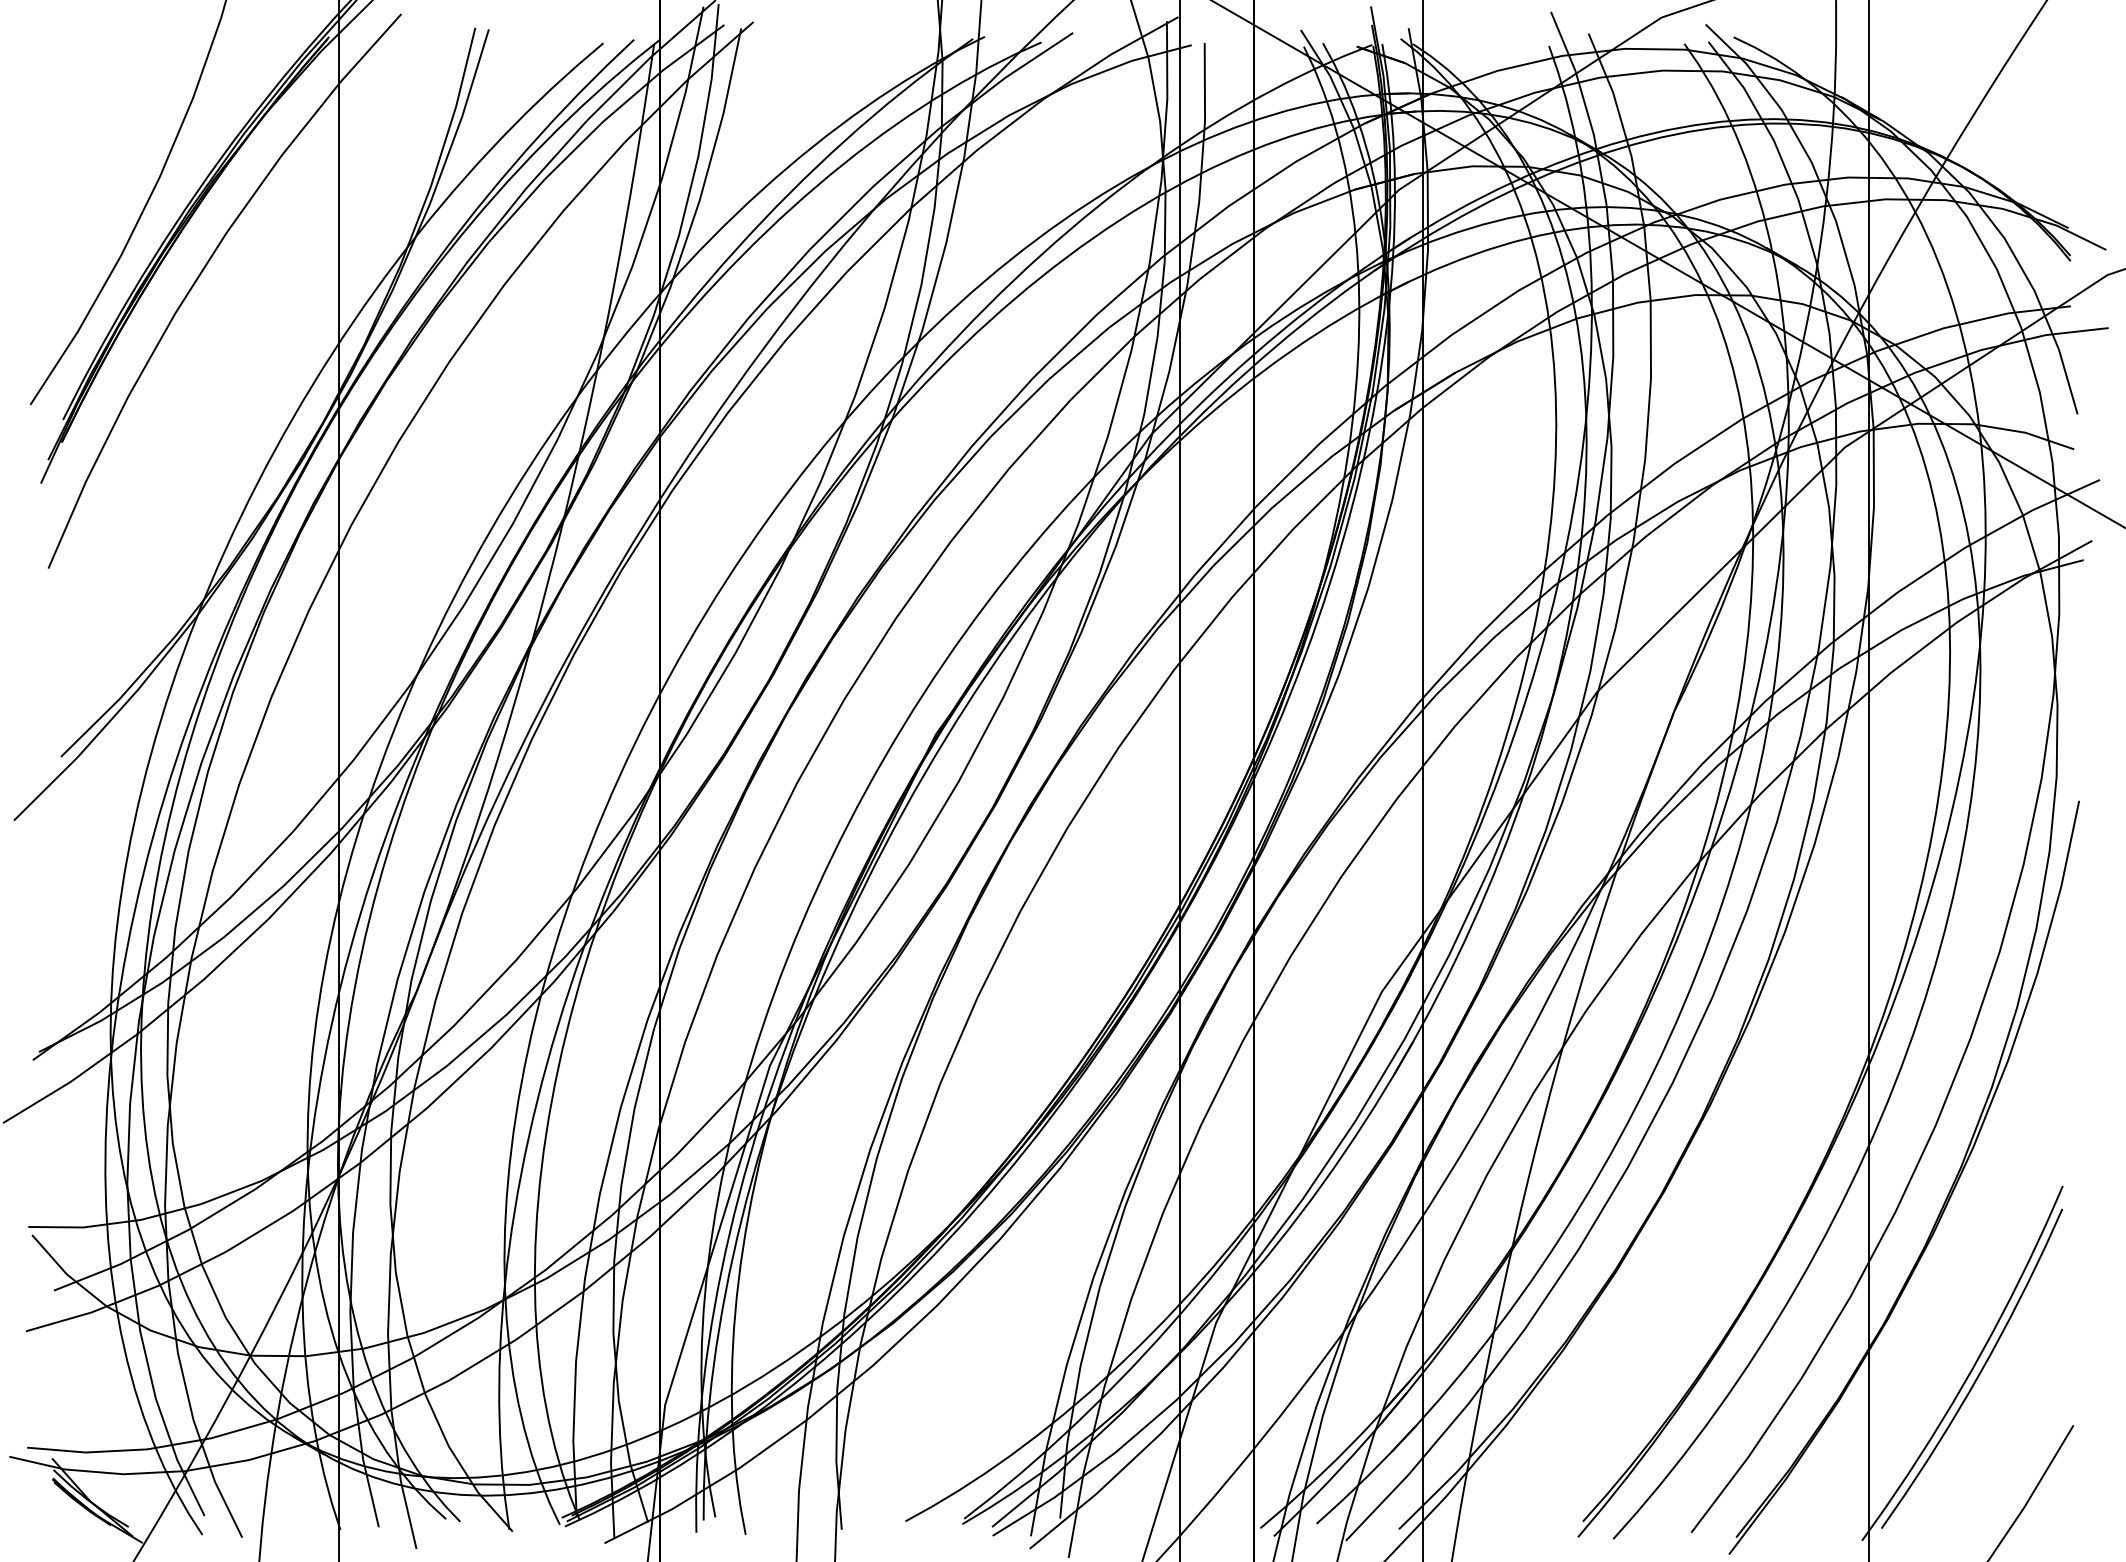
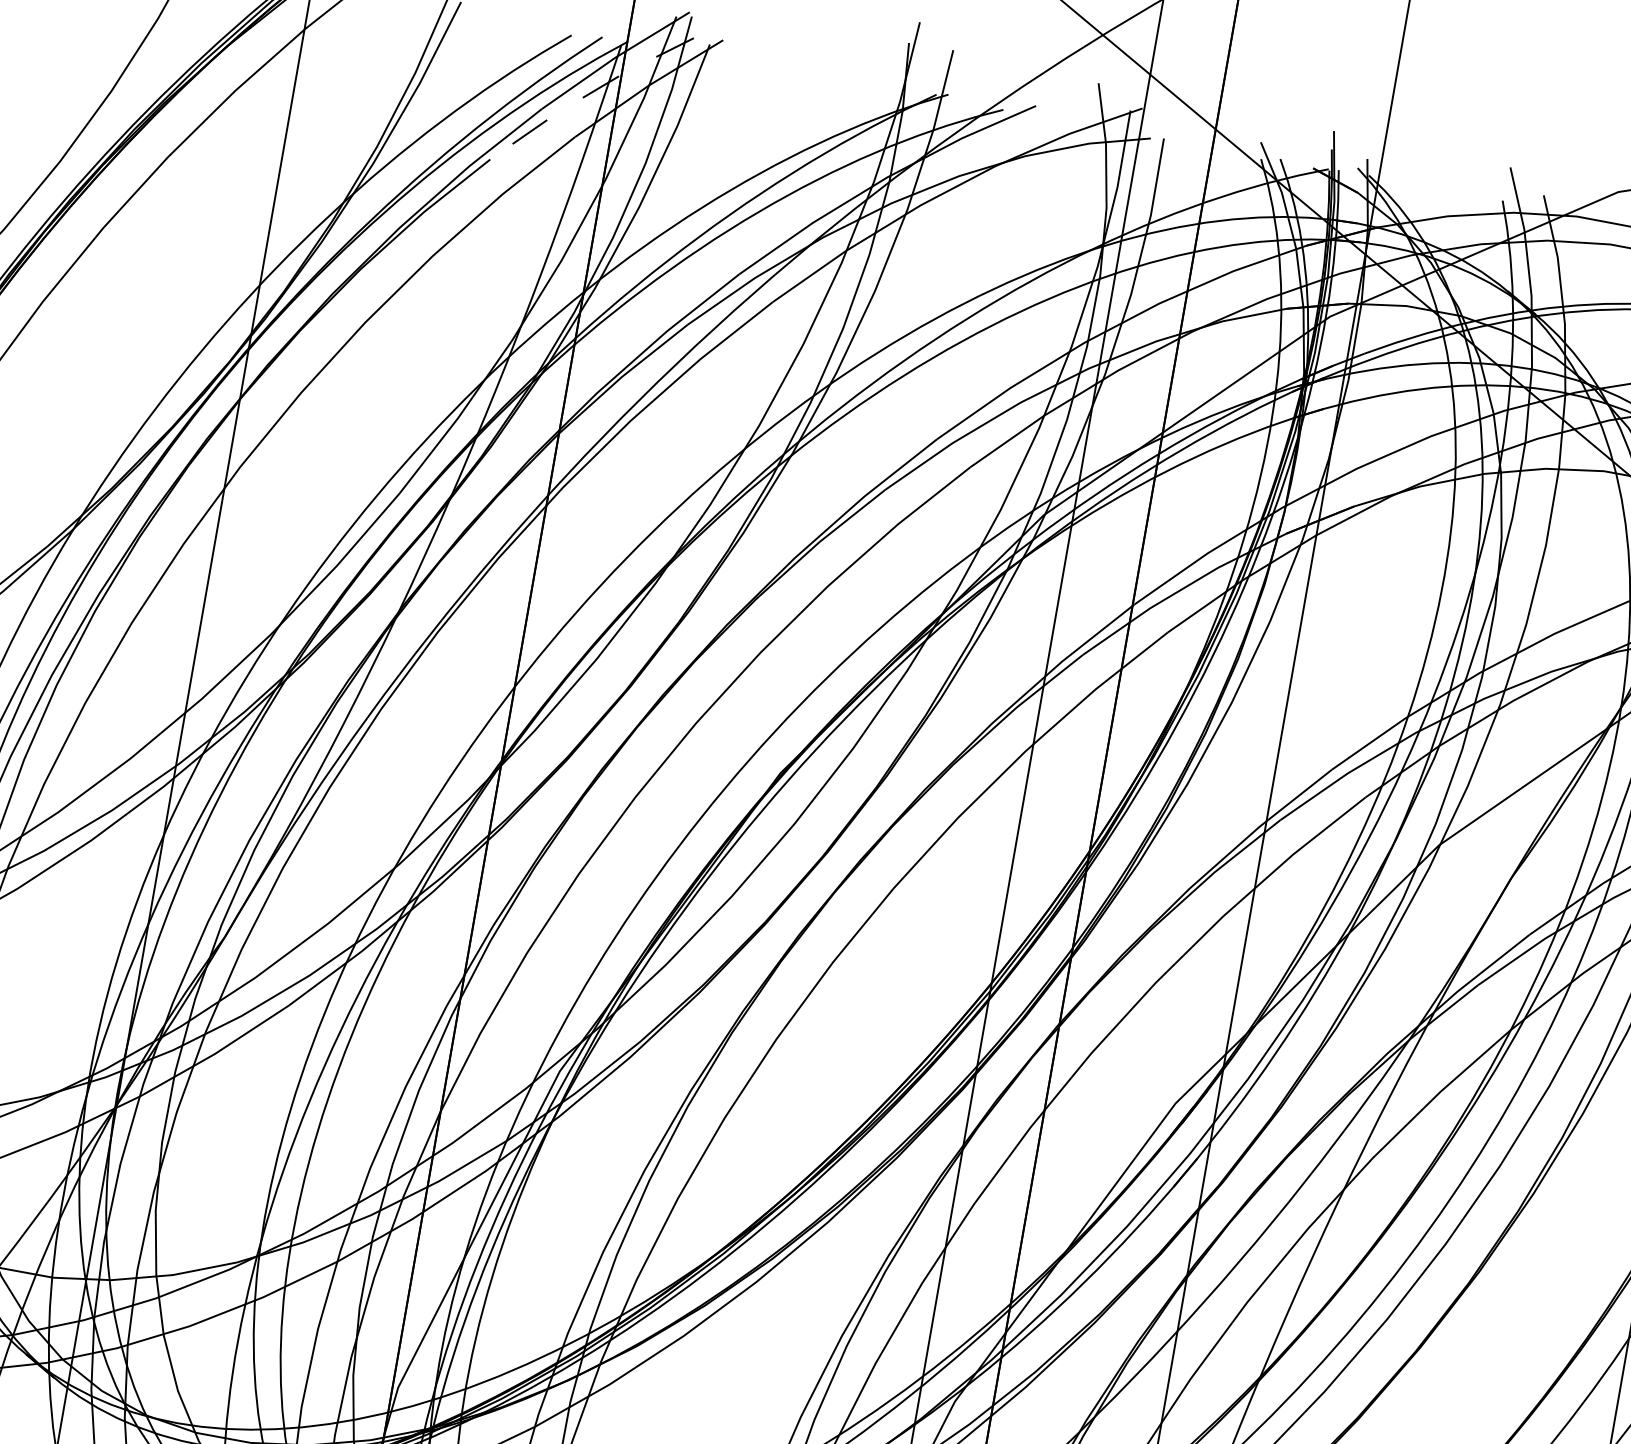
line: (630, 98) -> (588, 94), solid -> dashed

